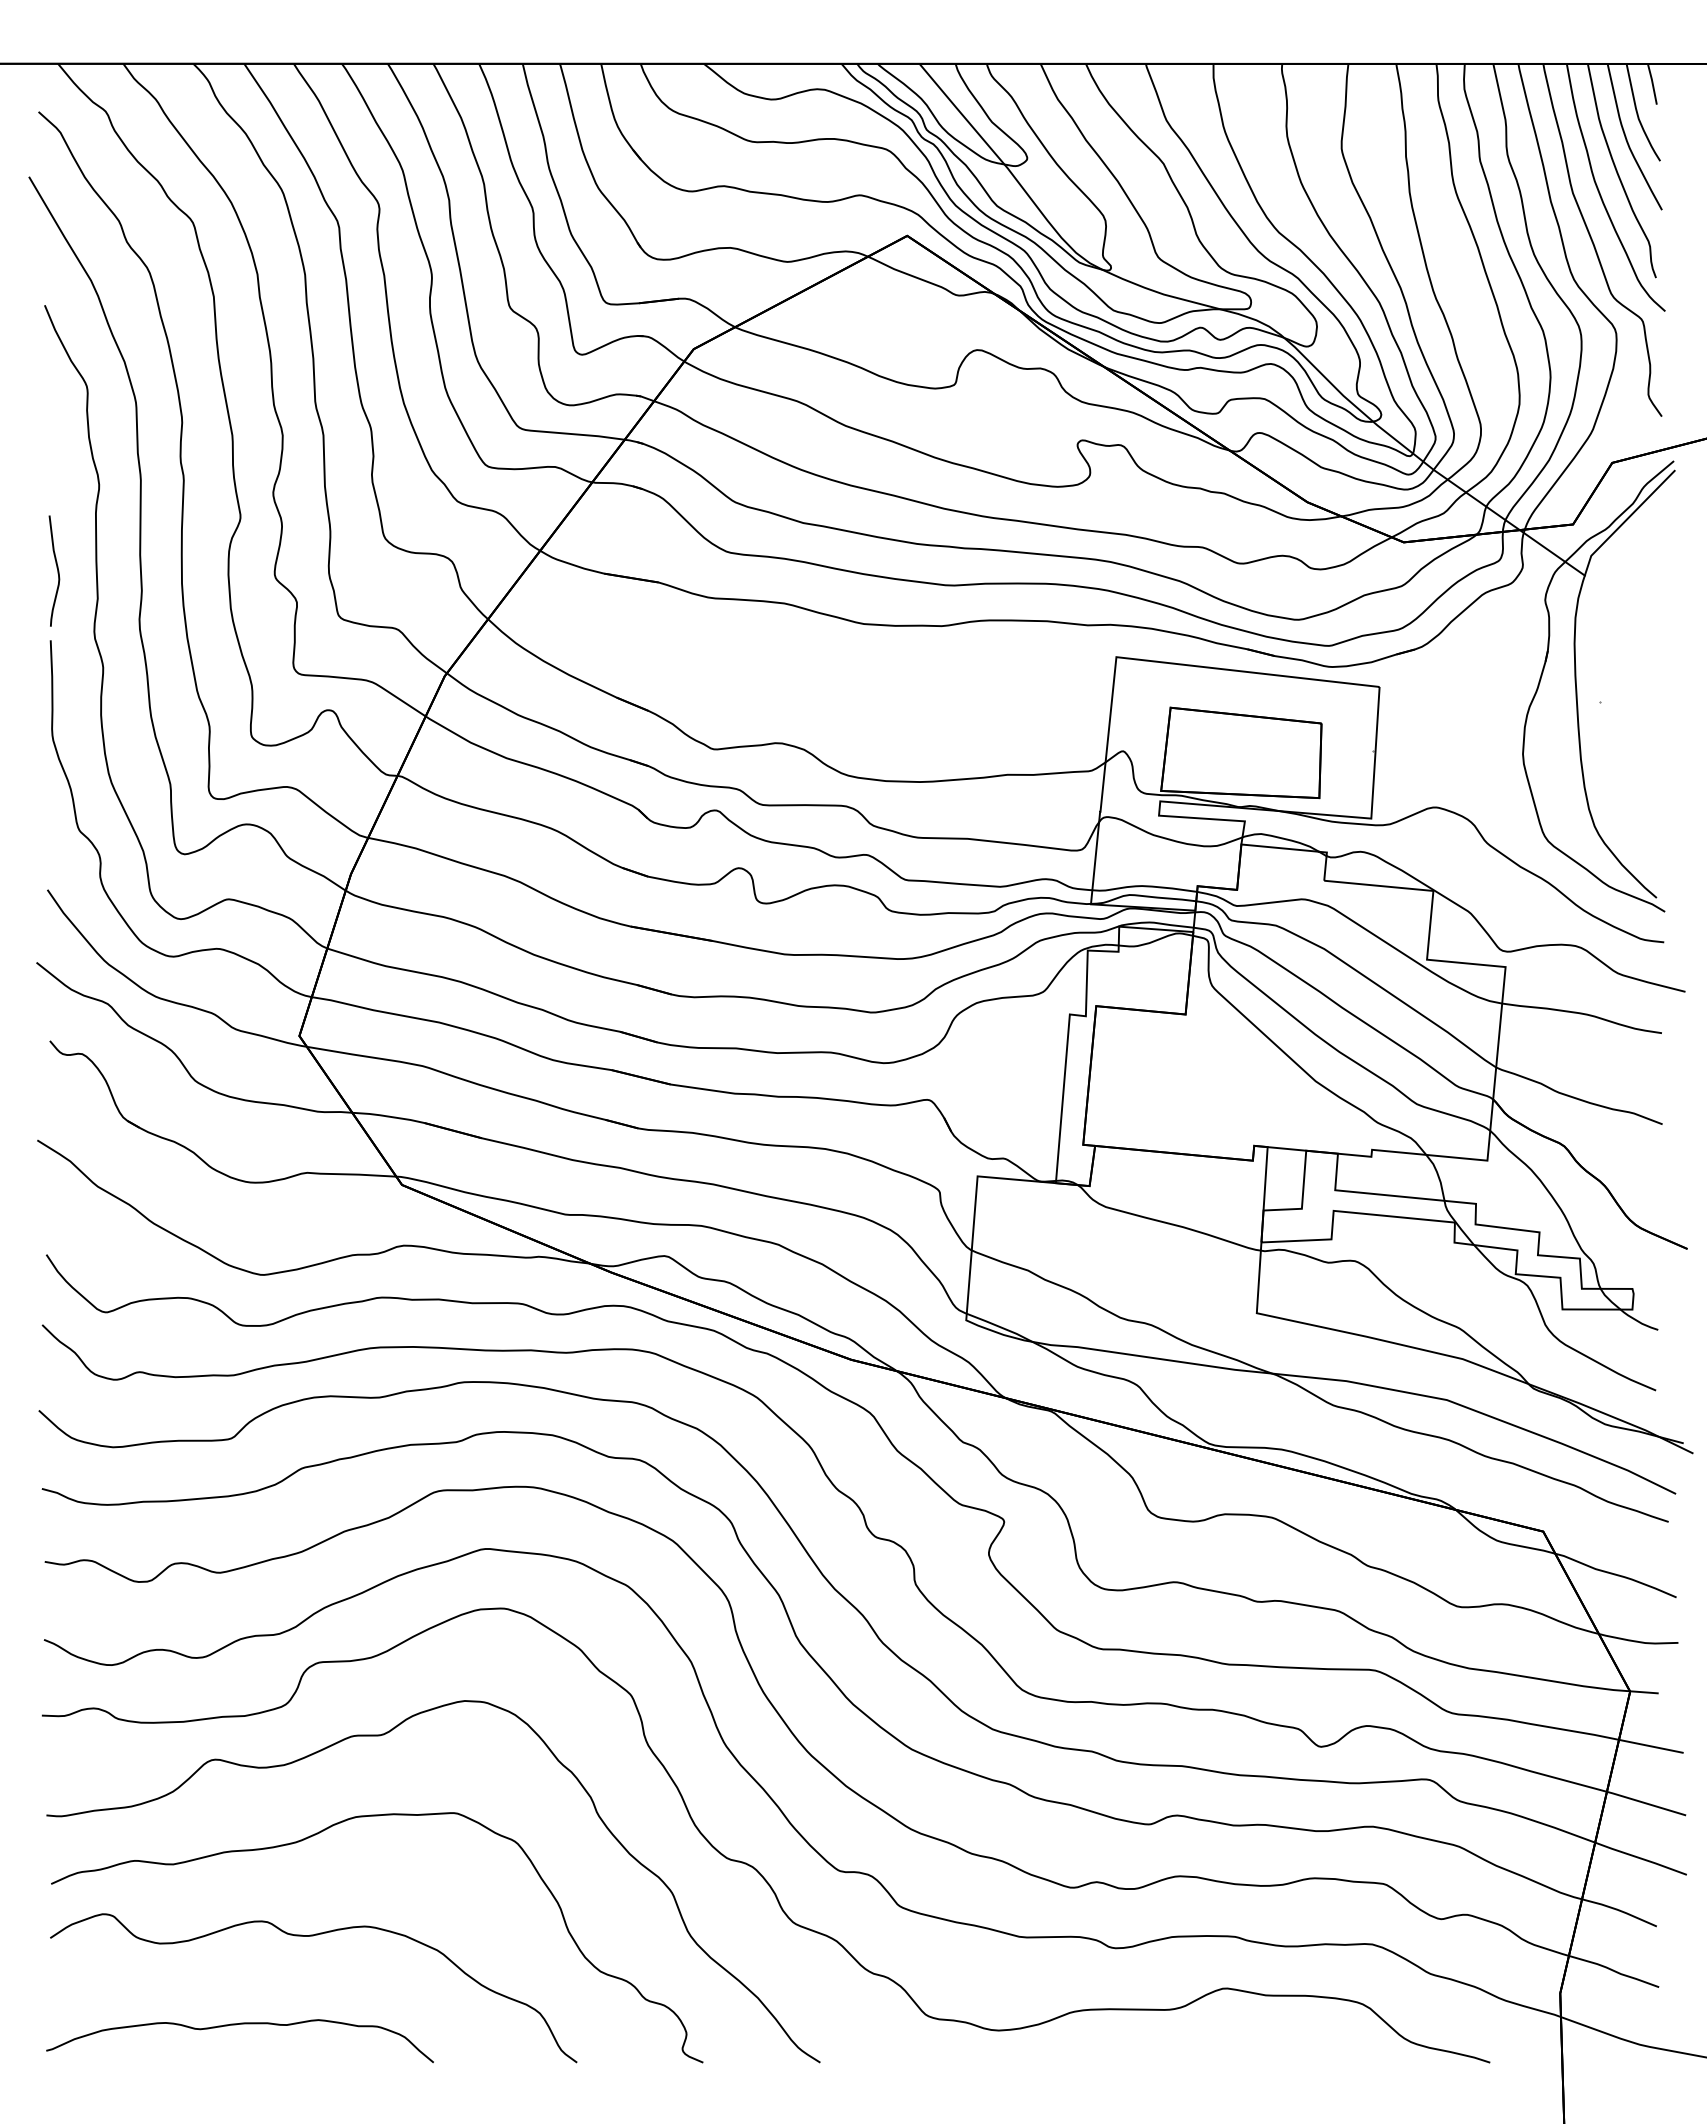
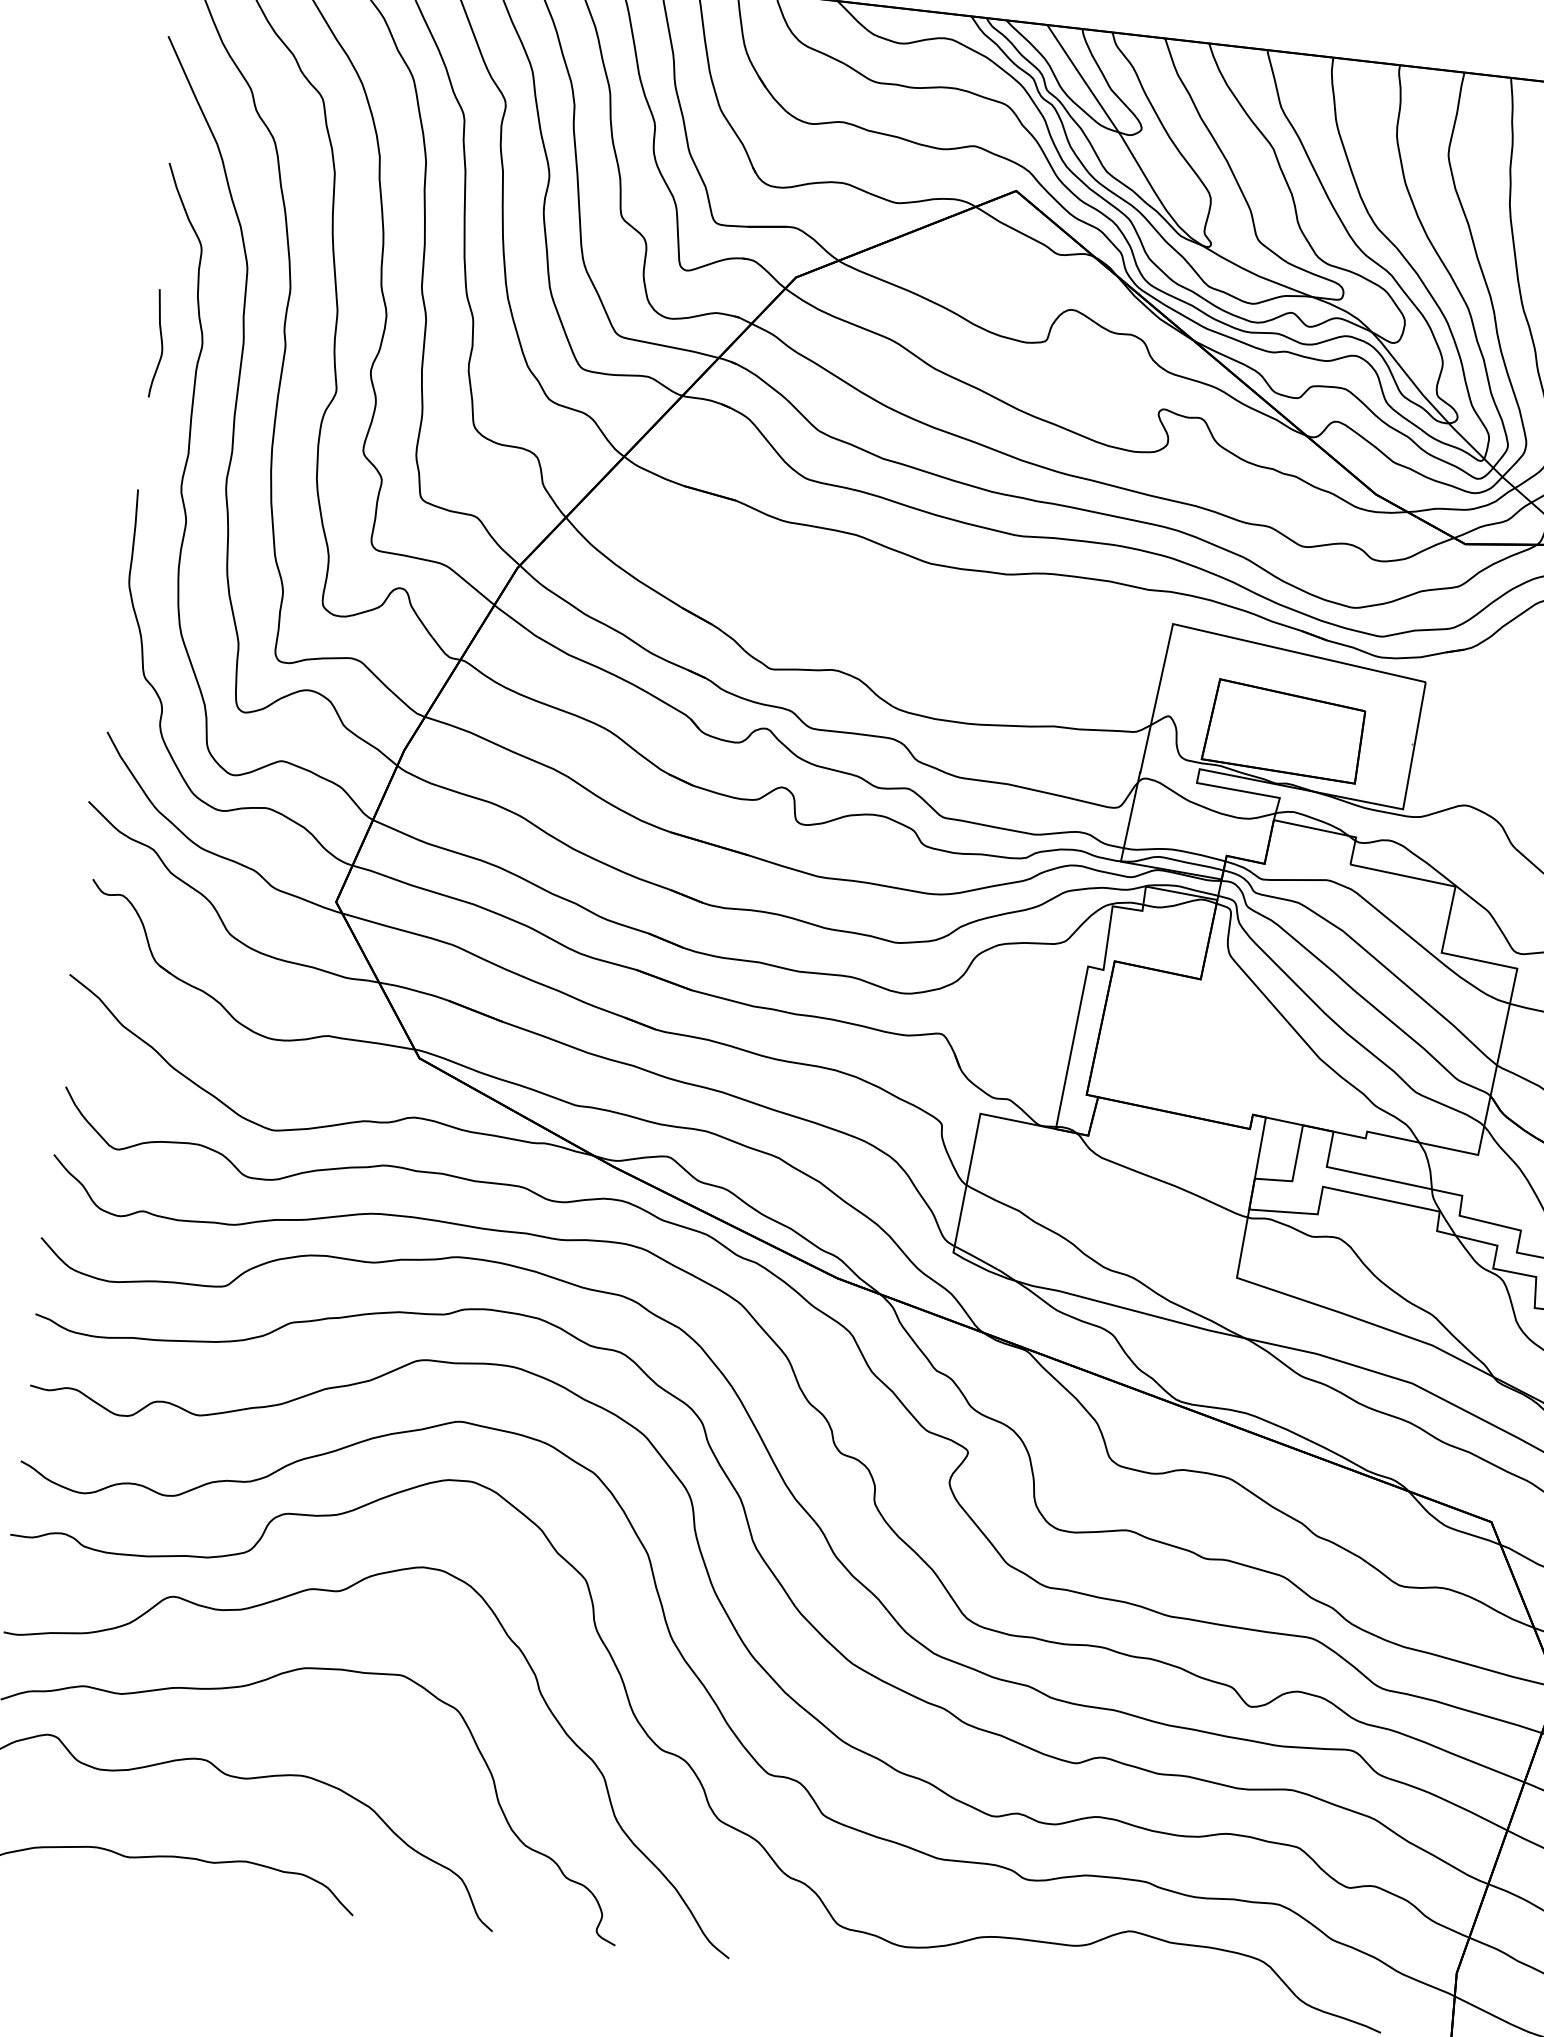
curve: (56, 568) -> (160, 341), moved

